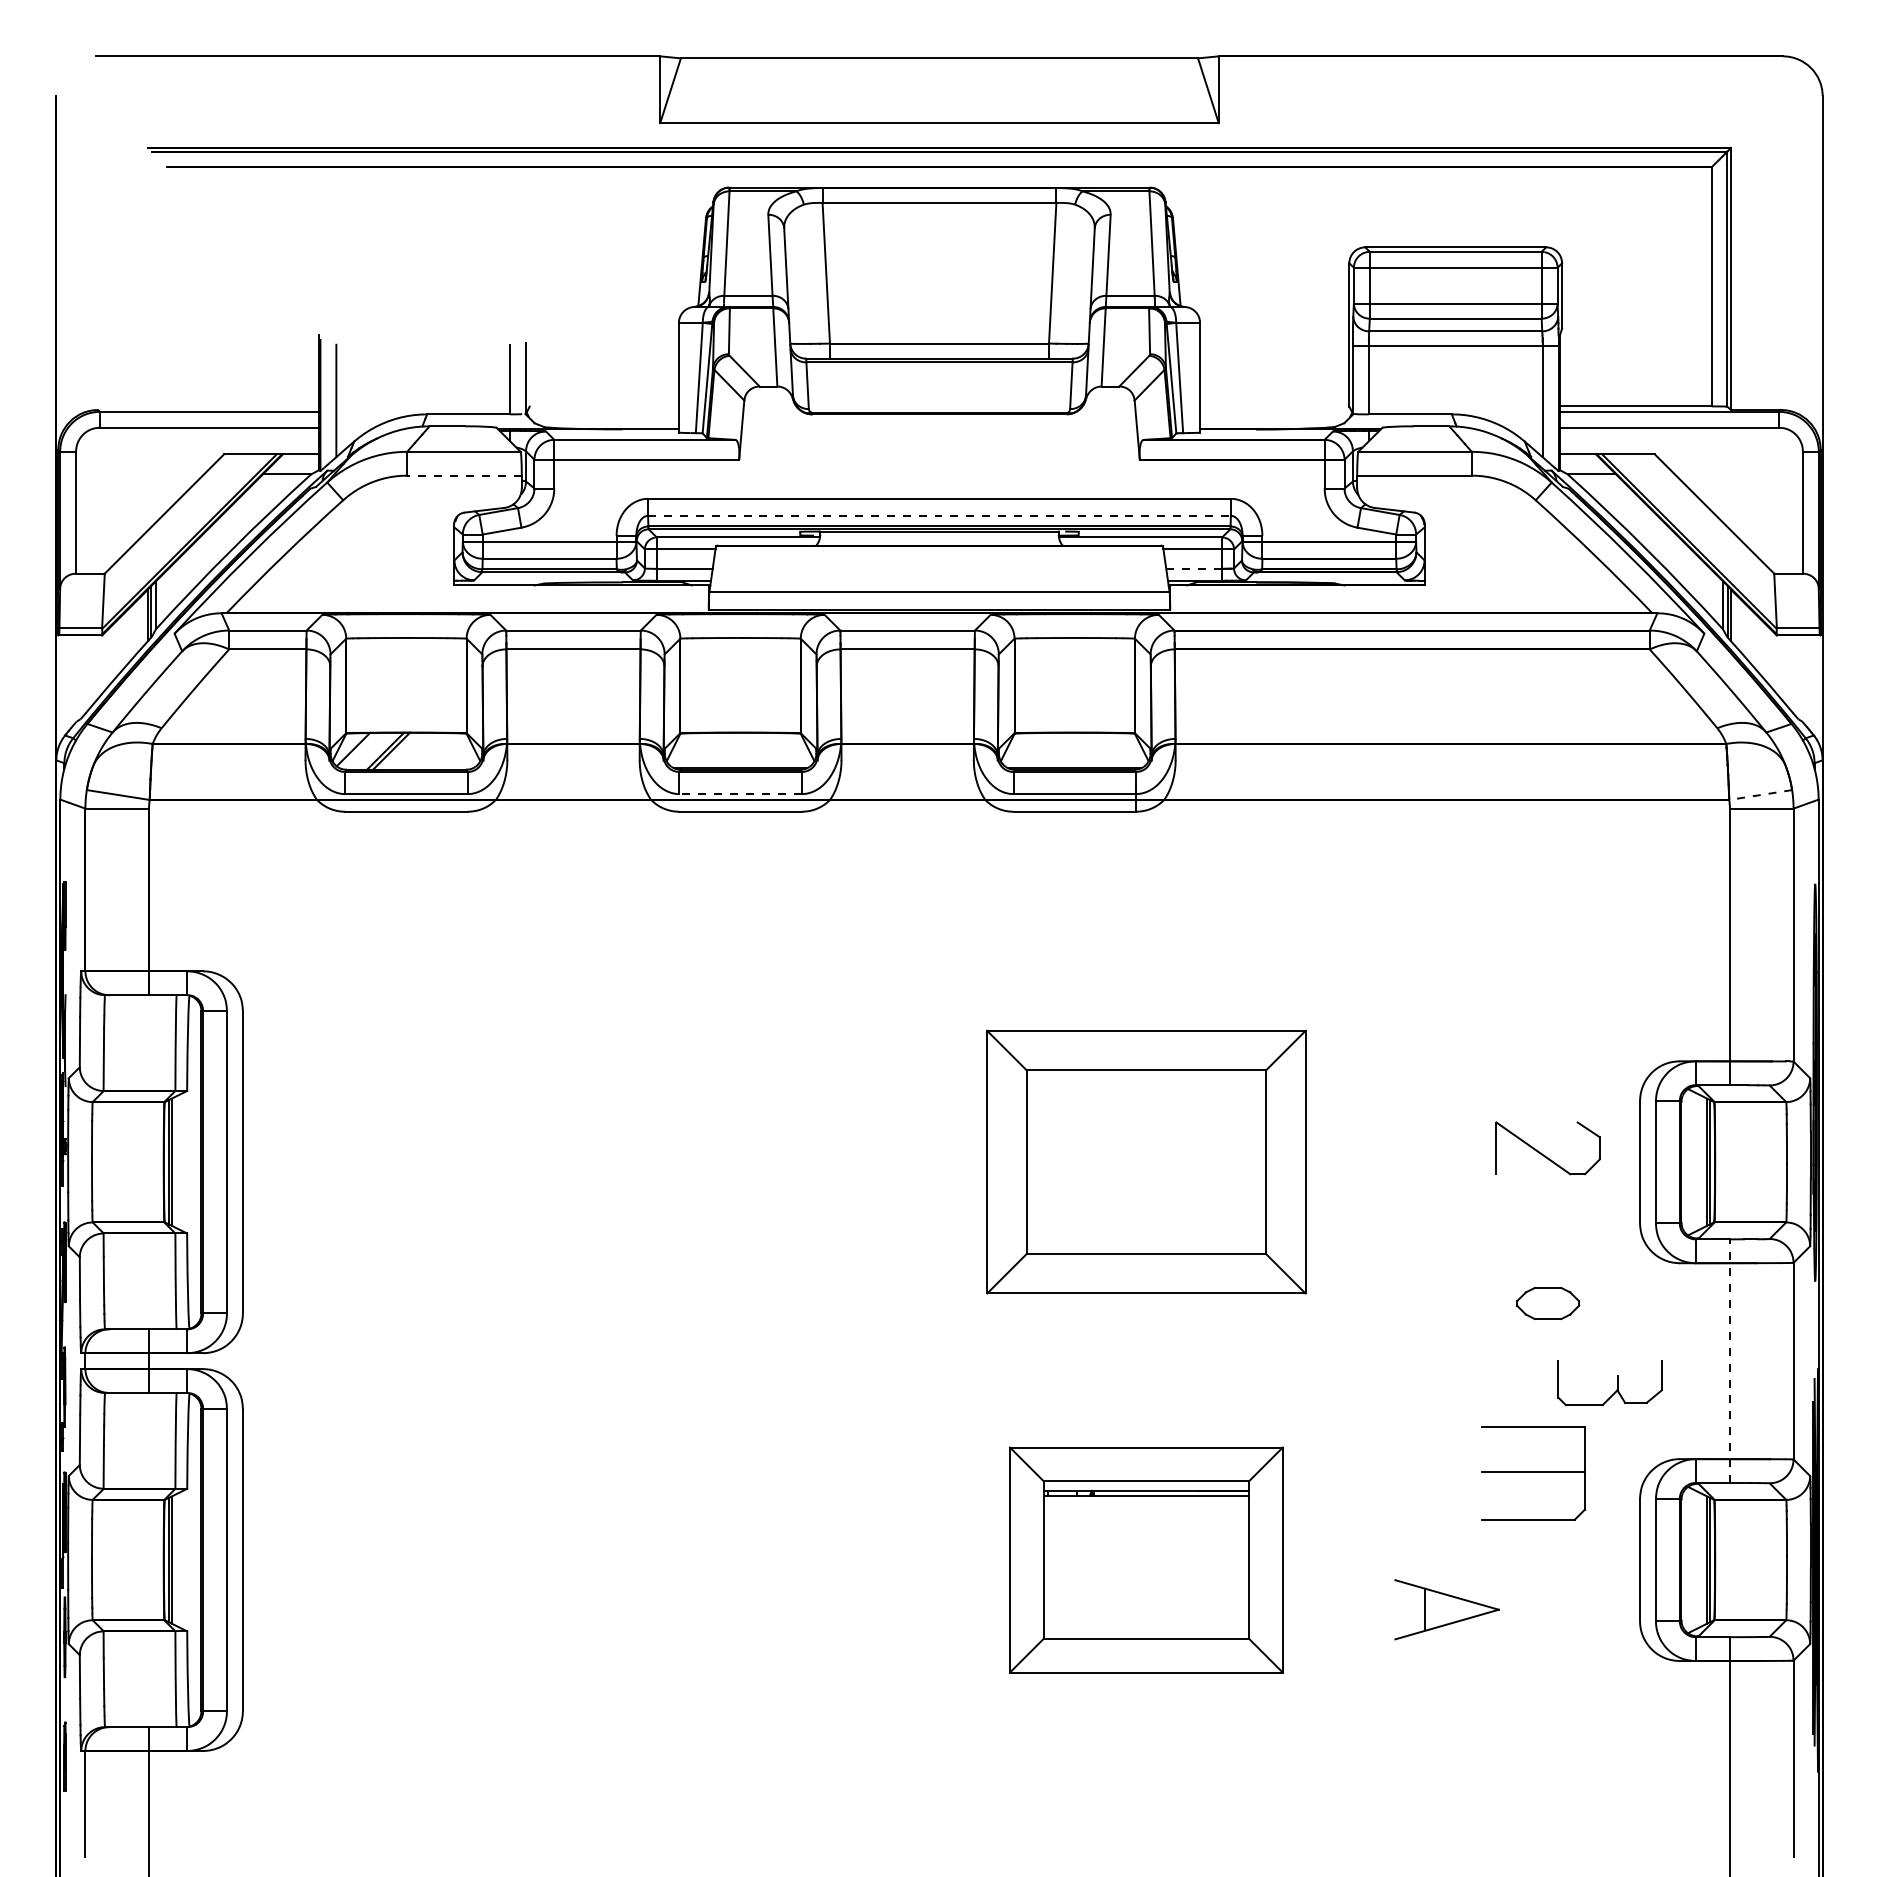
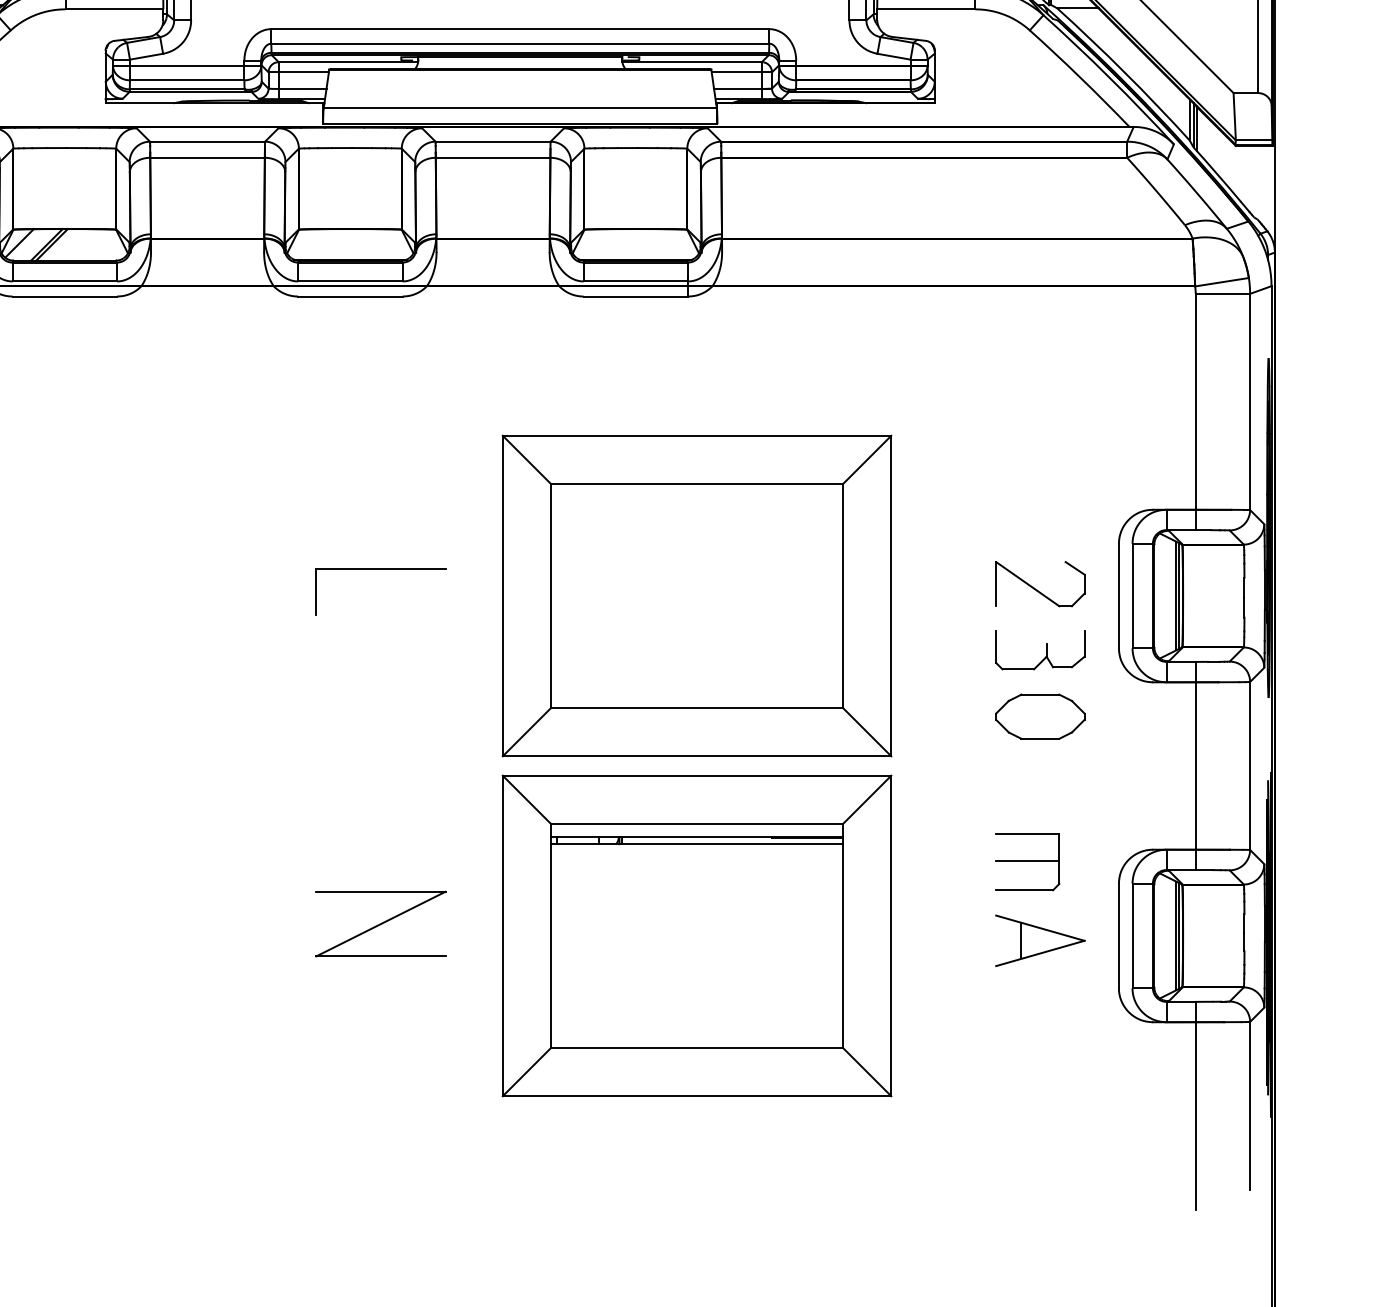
line: (464, 475) -> (114, 9), dashed -> solid
line: (940, 515) -> (521, 43), dashed -> solid
line: (1194, 568) -> (738, 88), dashed -> solid
line: (740, 794) -> (350, 281), dashed -> solid
line: (1760, 795) -> (1221, 282), dashed -> solid
part: (776, 1130) -> (381, 568), added
part: (1146, 1161) -> (697, 595), size x1.43
part: (1547, 1303) -> (1039, 716), size x1.67
line: (1729, 1361) -> (1195, 766), dashed -> solid
part: (1617, 1383) -> (1046, 650), moved
part: (1533, 1473) -> (1027, 861), size x0.71
part: (775, 1545) -> (380, 923), added
part: (1146, 1559) -> (697, 935), size x1.67
part: (1446, 1609) -> (1039, 940), moved

